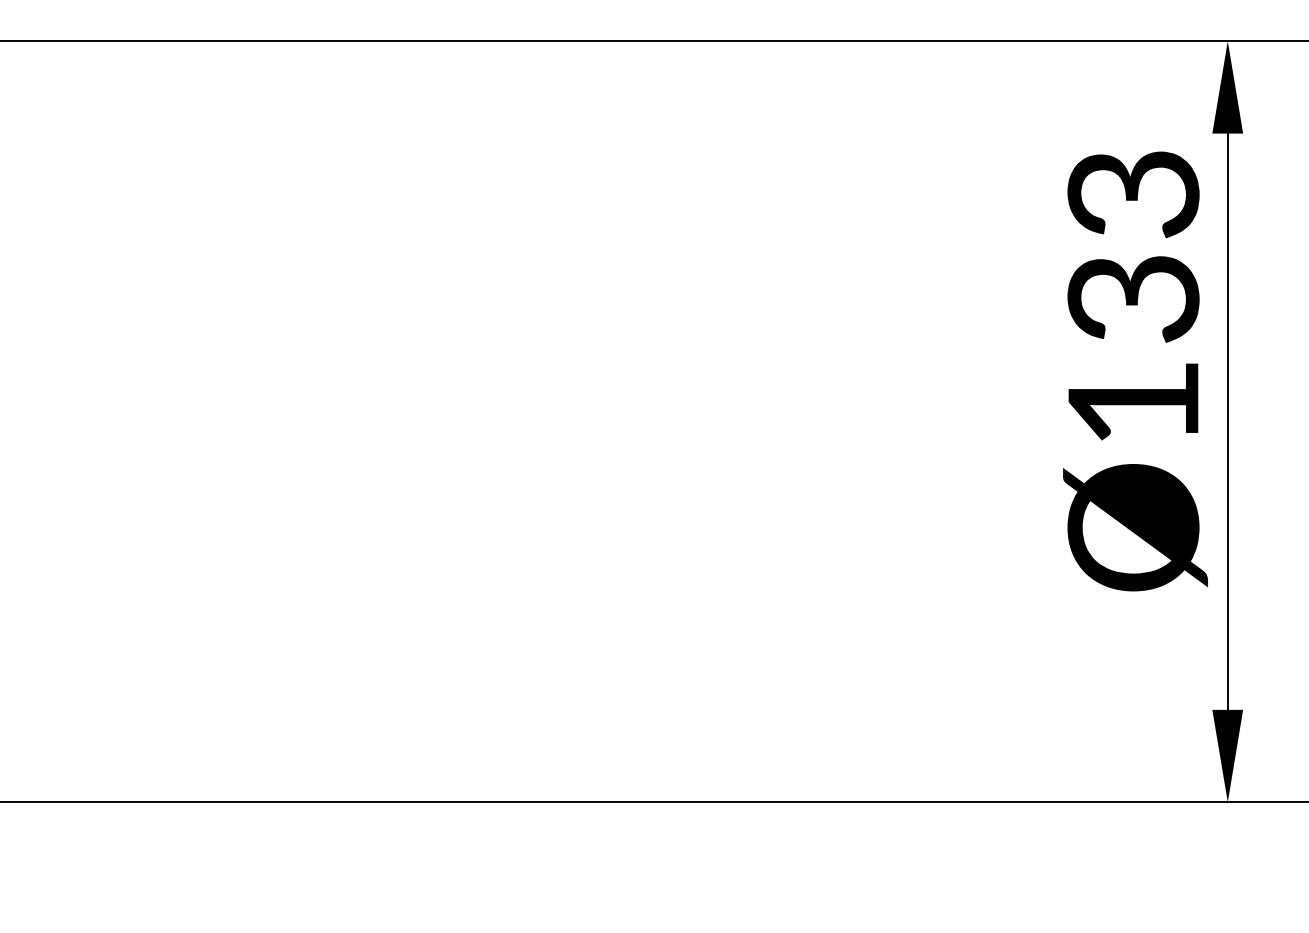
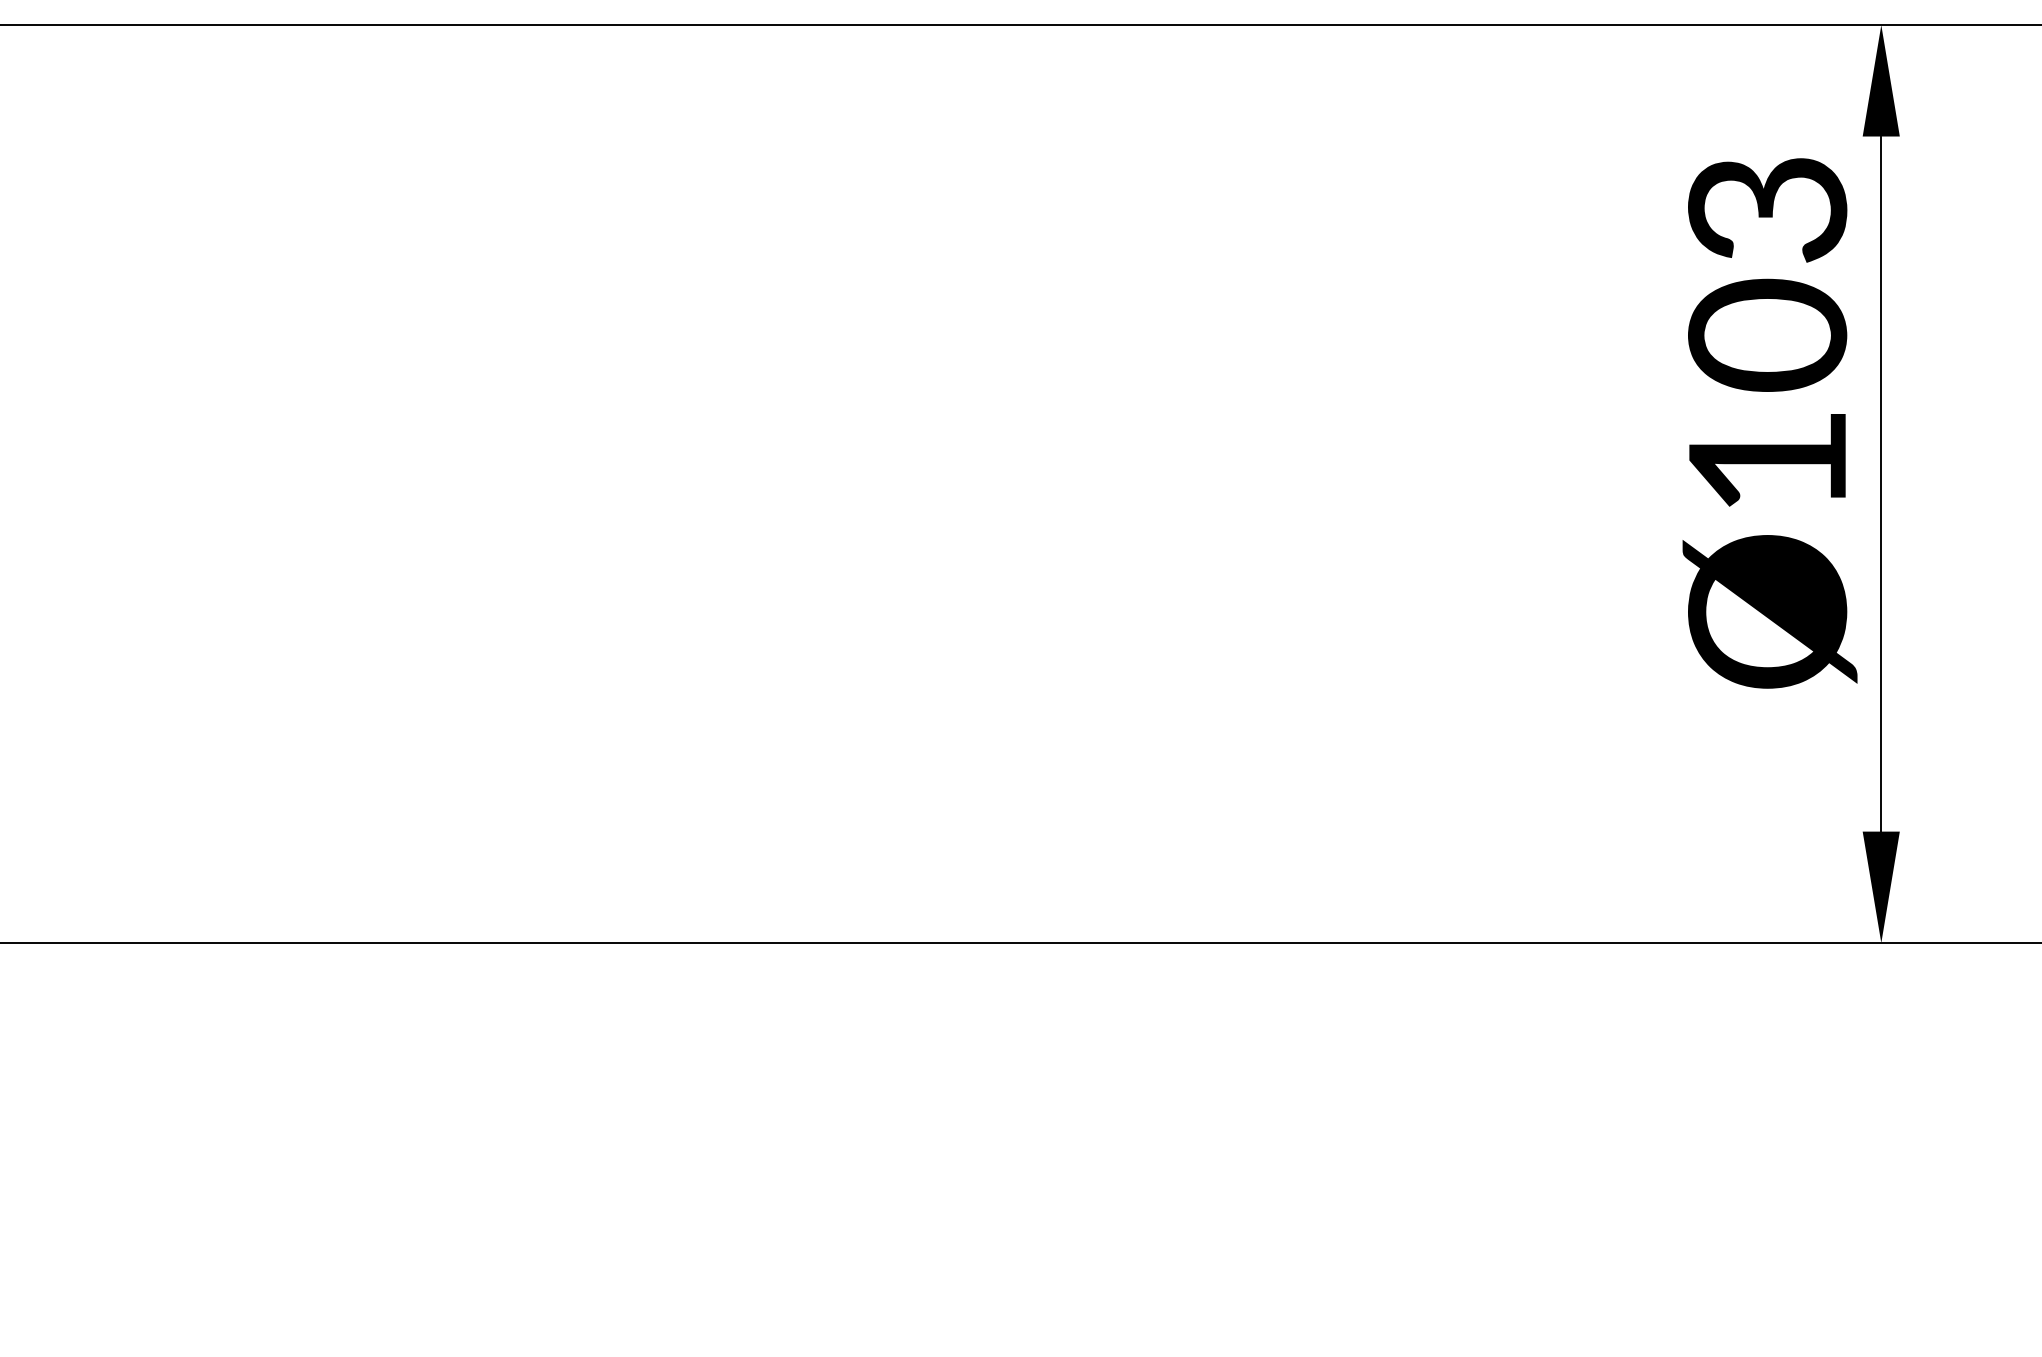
text: (1133, 297) -> (1767, 334), Ø133 -> Ø103

